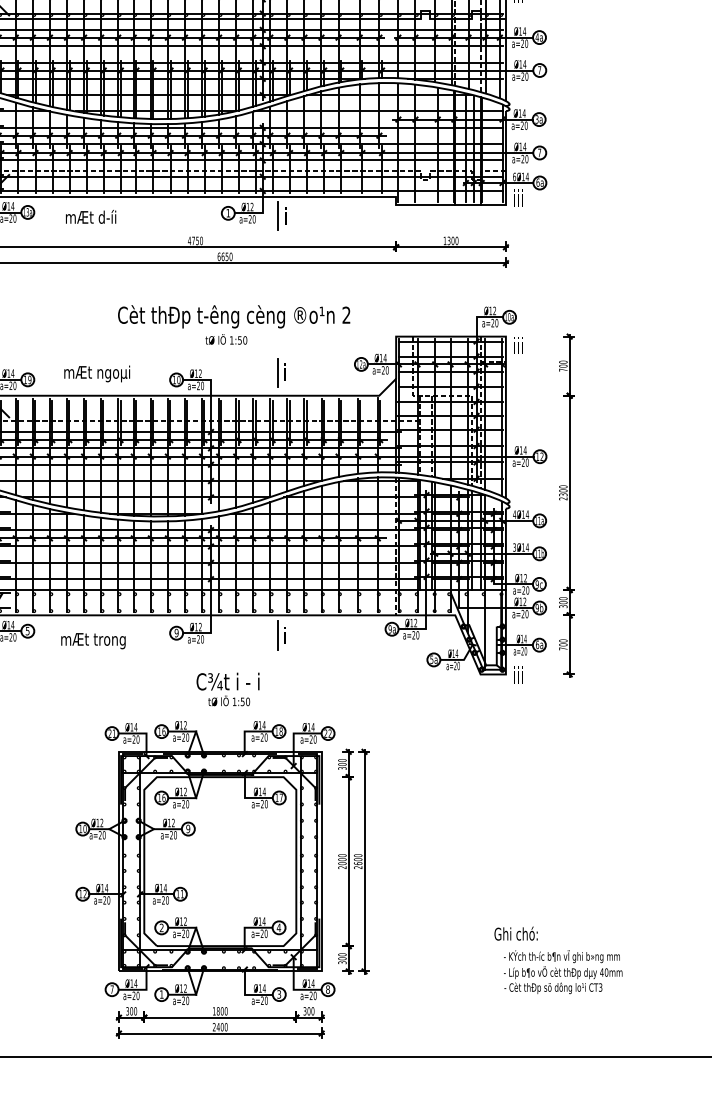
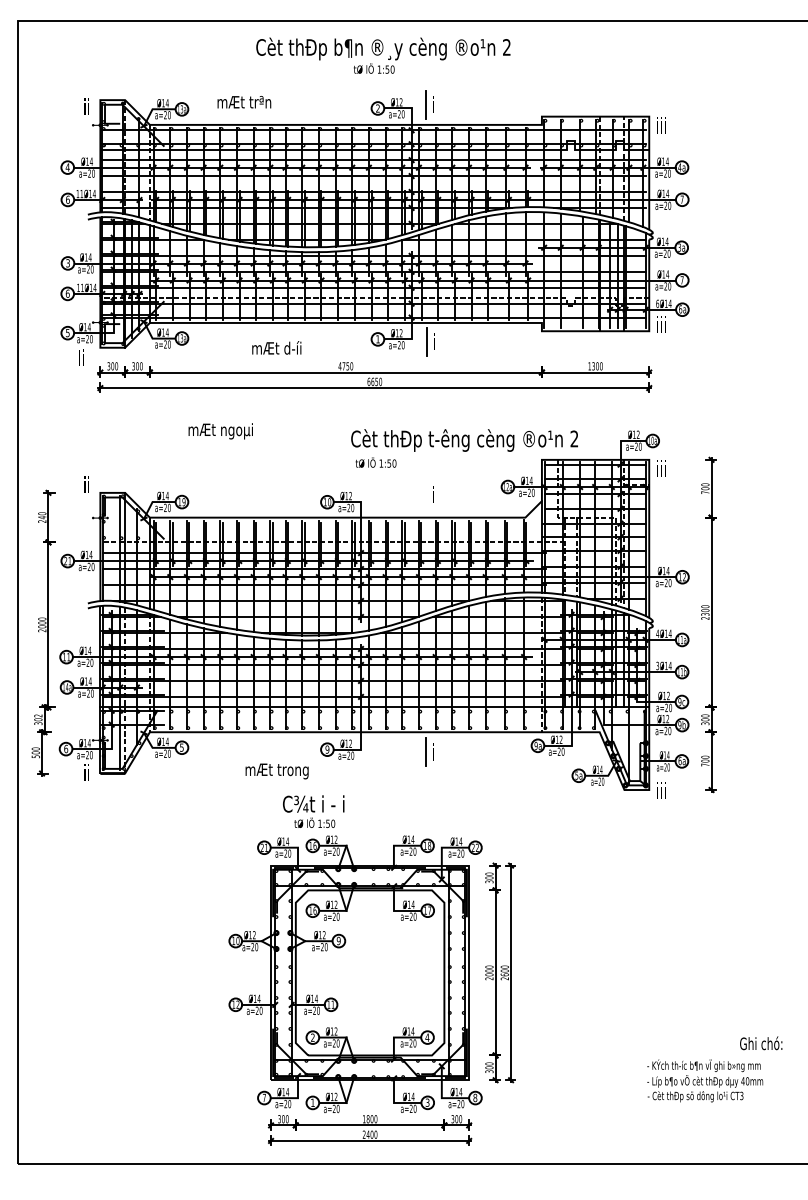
text: (90, 216) -> (276, 347), moved
text: (234, 316) -> (464, 440), moved
line: (278, 373) -> (426, 495), removed
text: (96, 374) -> (220, 431), moved
text: (92, 641) -> (276, 771), moved
text: (227, 689) -> (313, 811), moved
text: (516, 933) -> (761, 1043), moved

